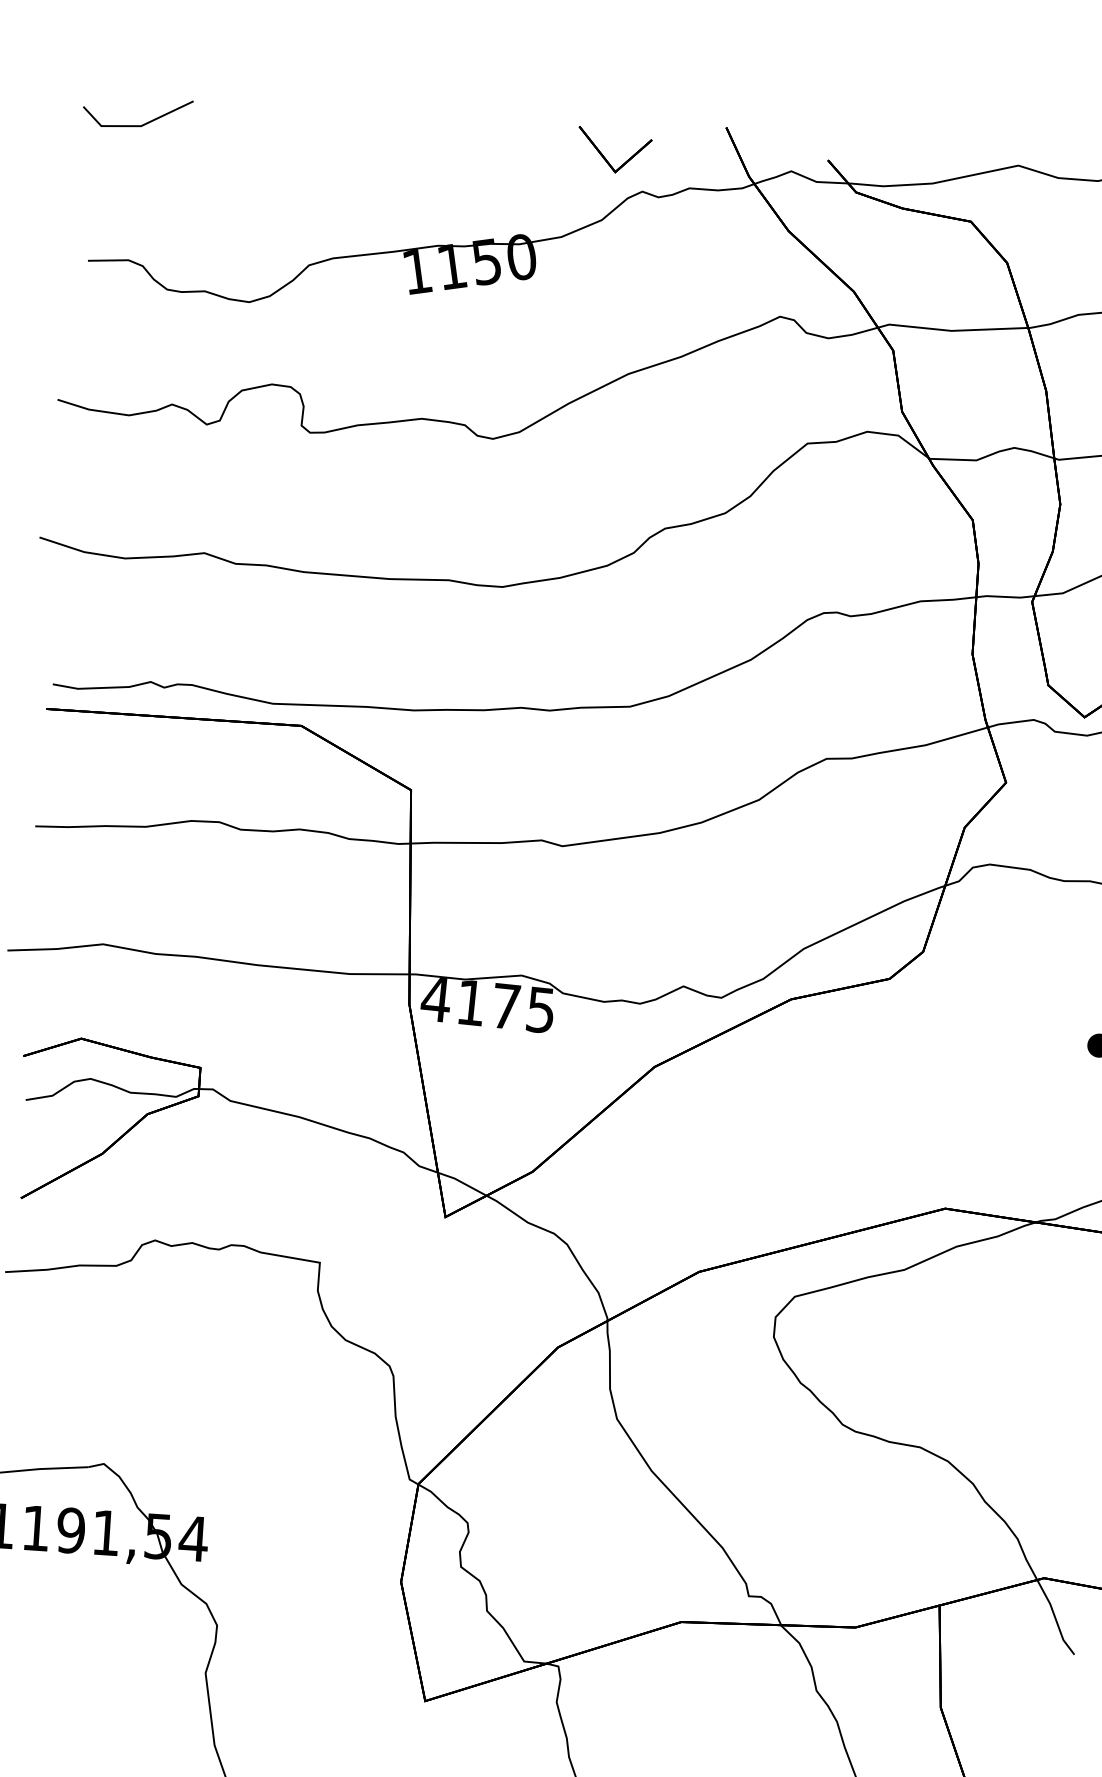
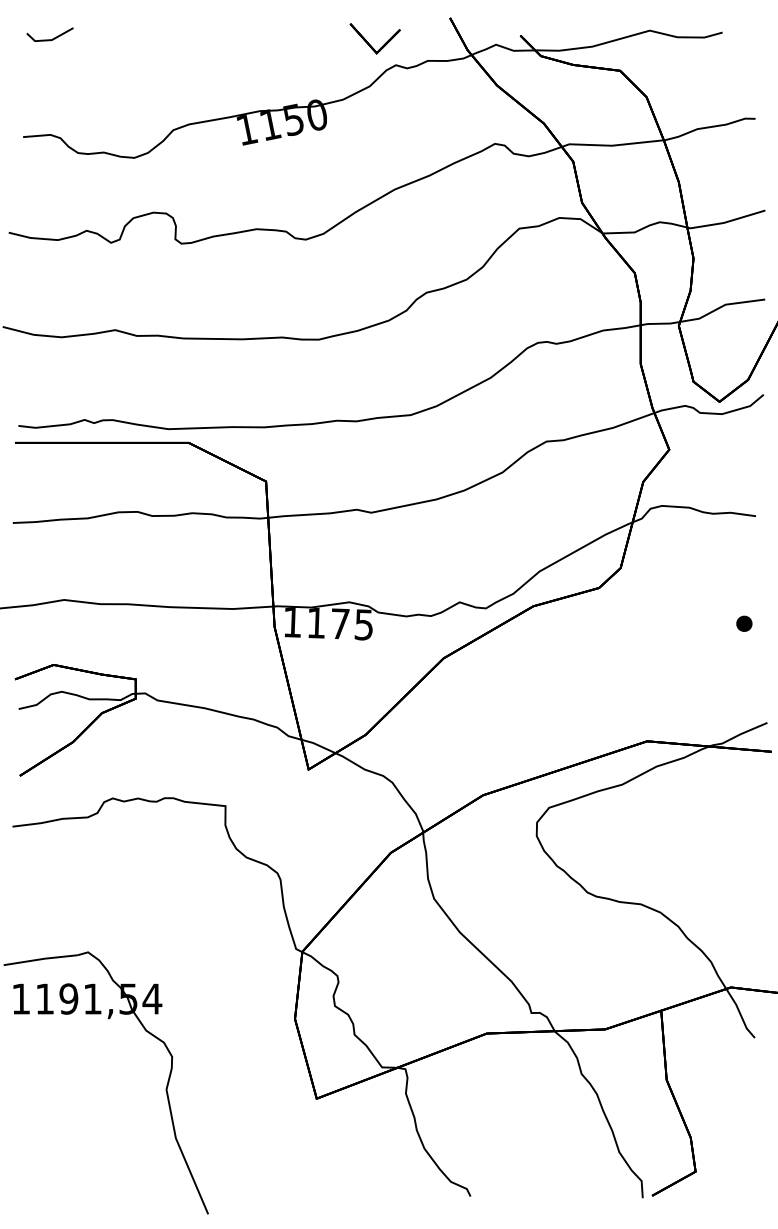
part: (136, 112) -> (49, 34), size x0.62
text: (436, 999) -> (292, 622), 4175 -> 1175

